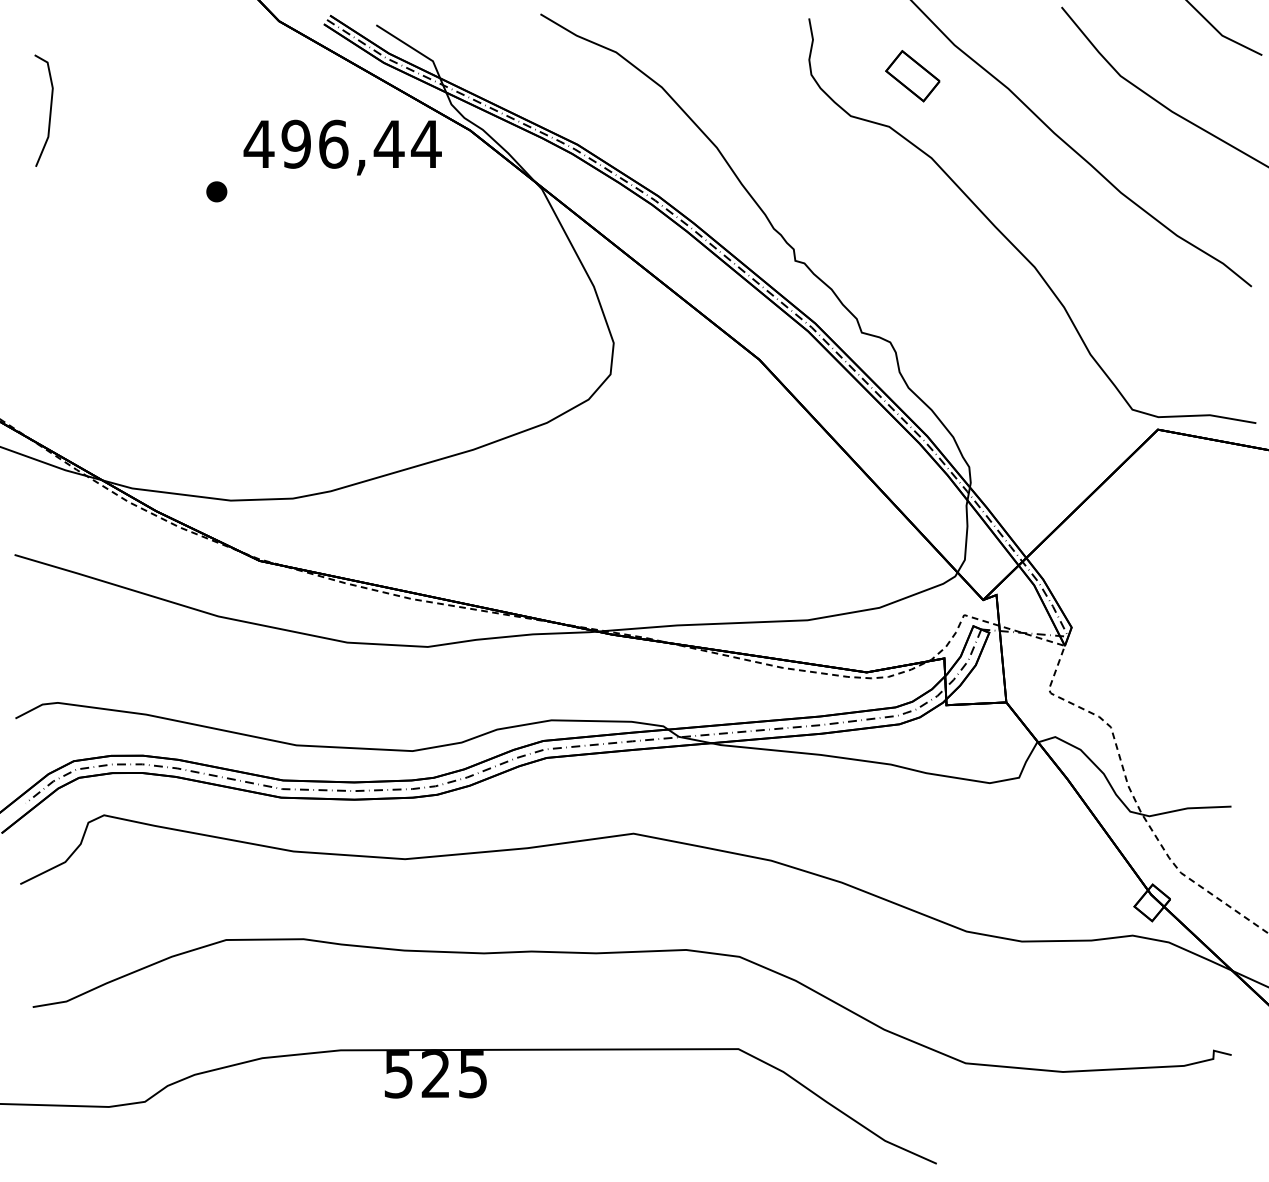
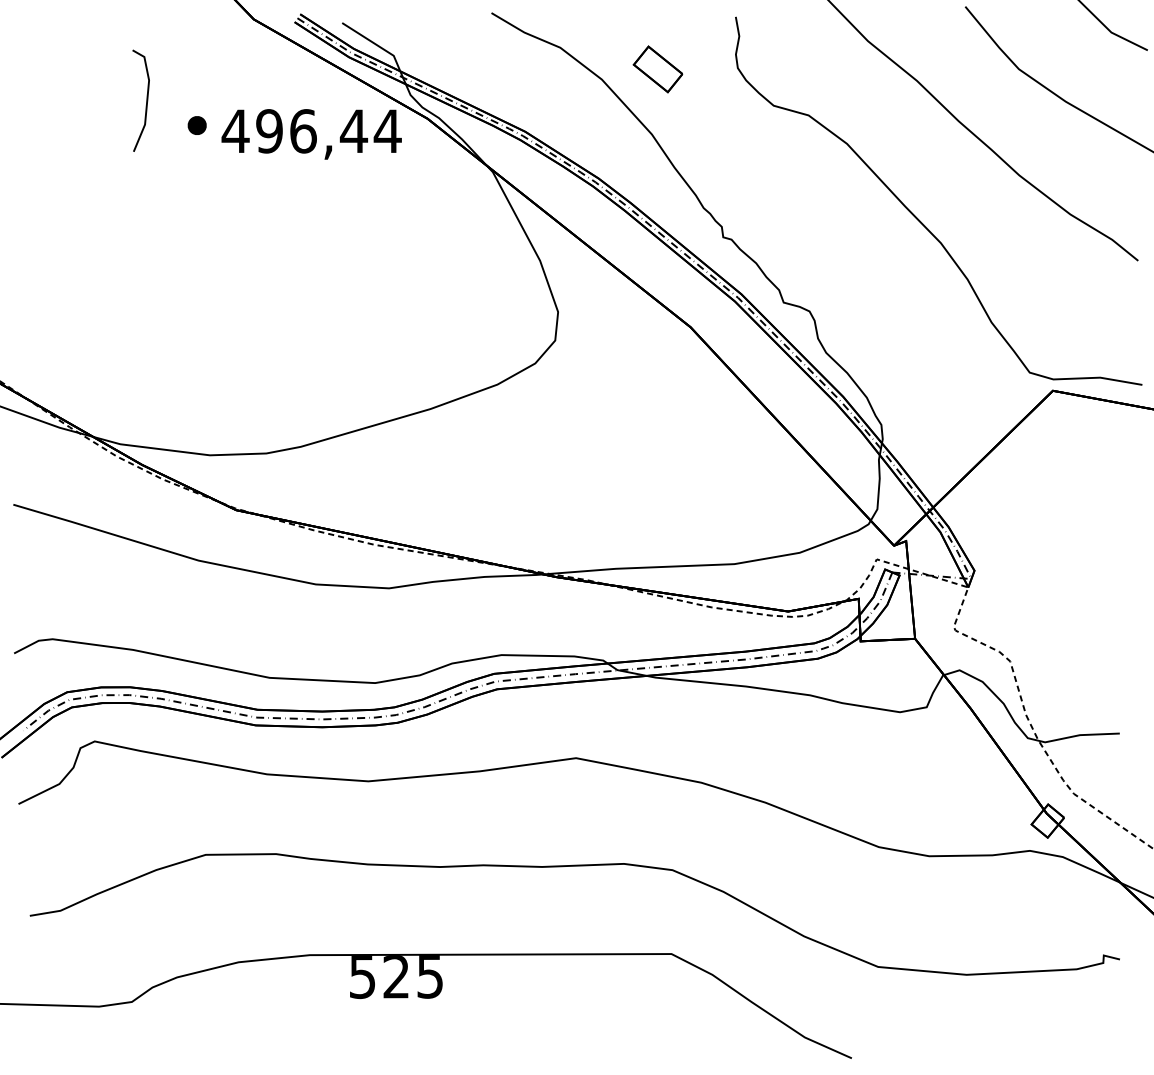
part: (912, 76) -> (657, 69), moved
line: (49, 110) -> (146, 100), moved
part: (216, 191) -> (196, 125), moved

